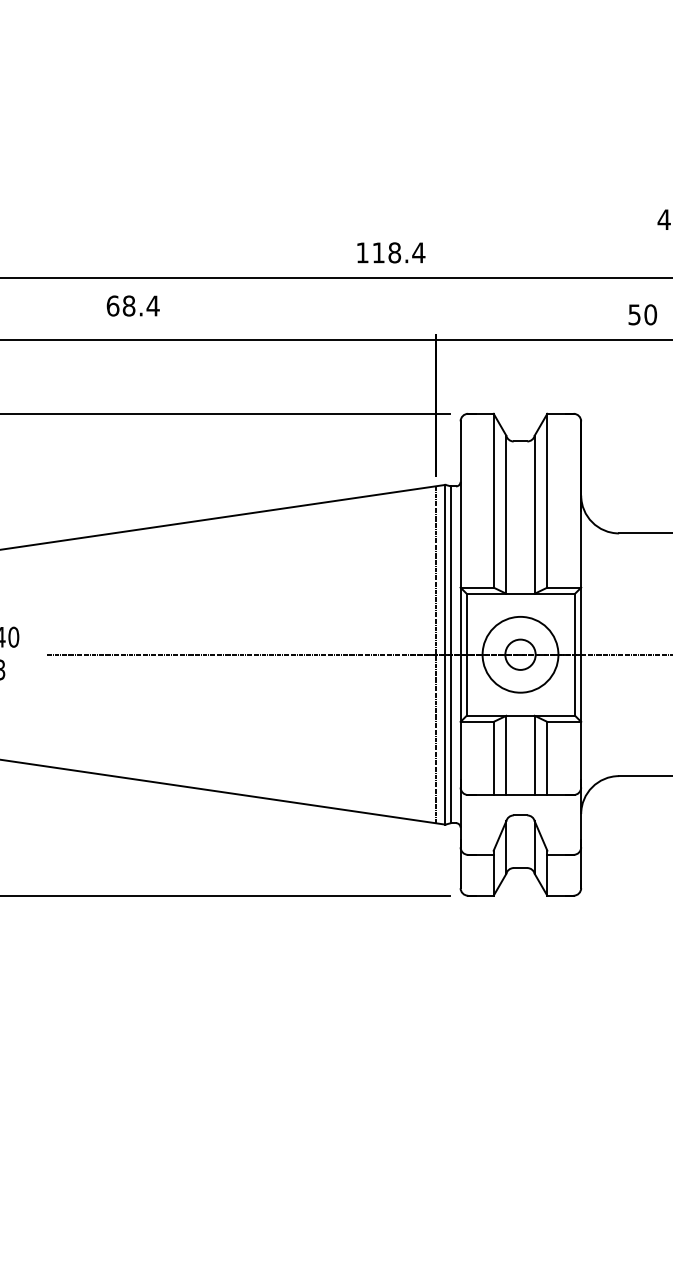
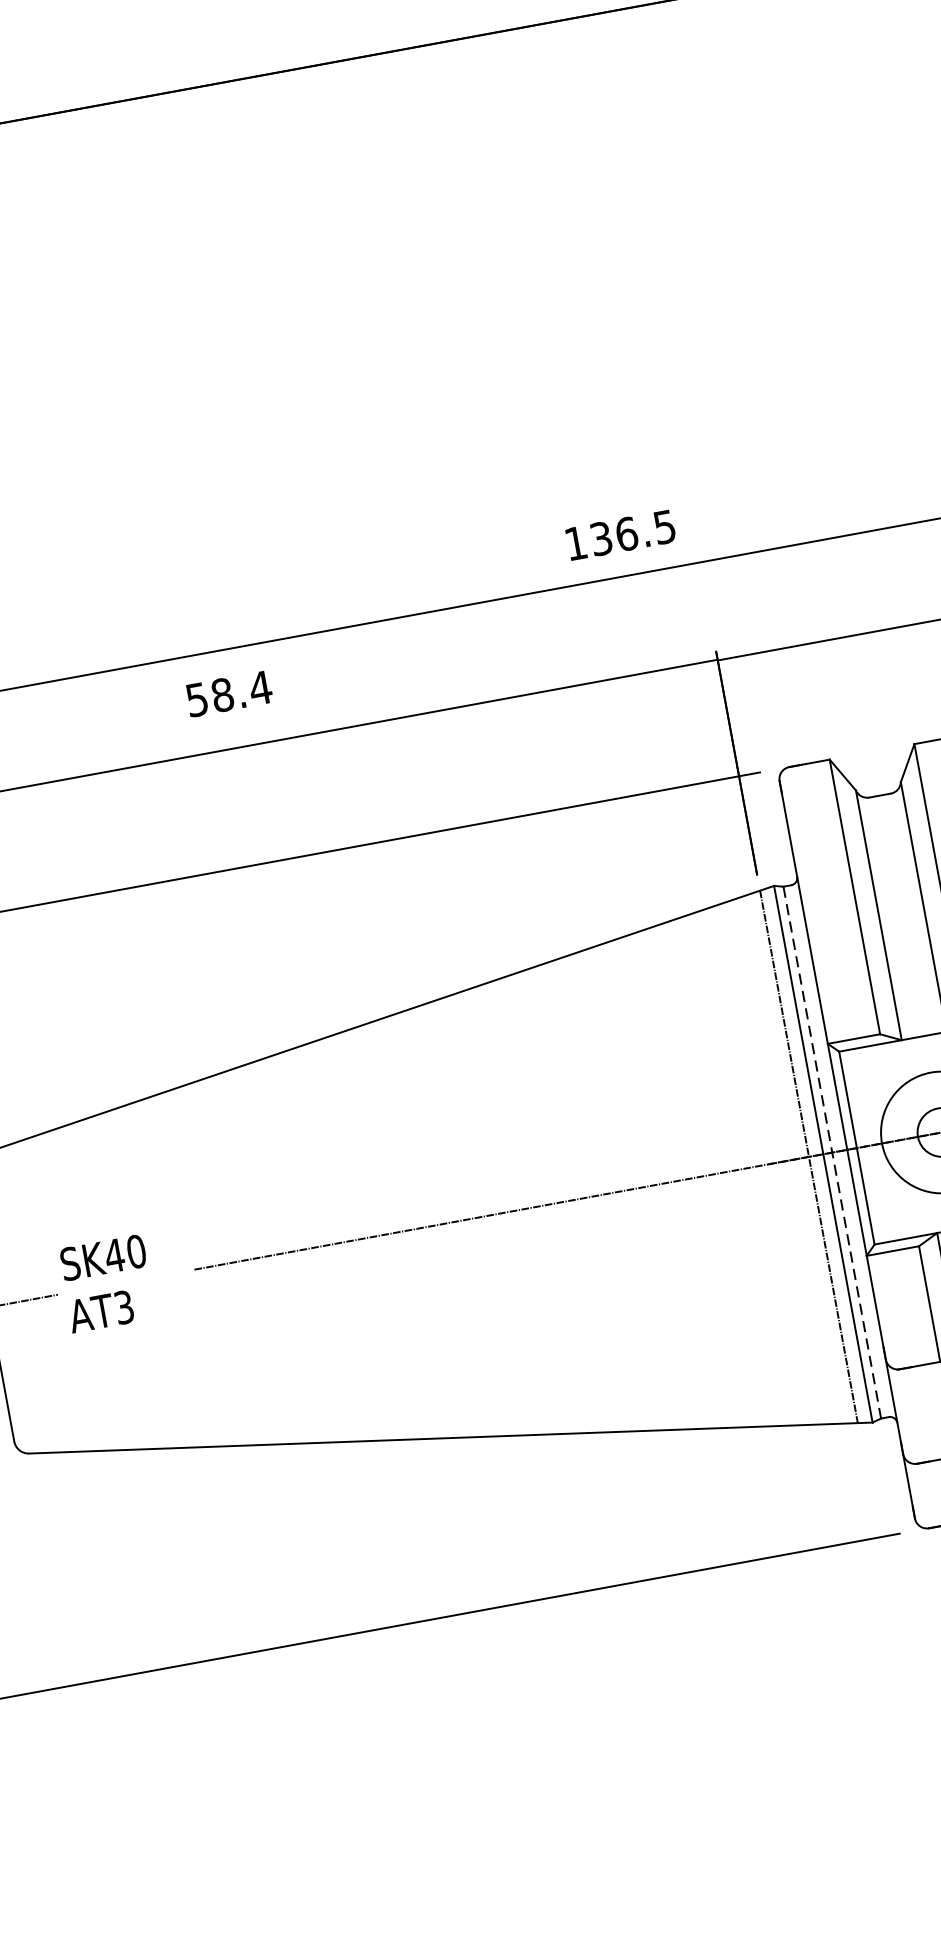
text: (398, 252) -> (632, 532), 118.4 -> 136.5
text: (112, 305) -> (196, 699), 68.4 -> 58.4
line: (451, 655) -> (833, 1153), solid -> dashed

